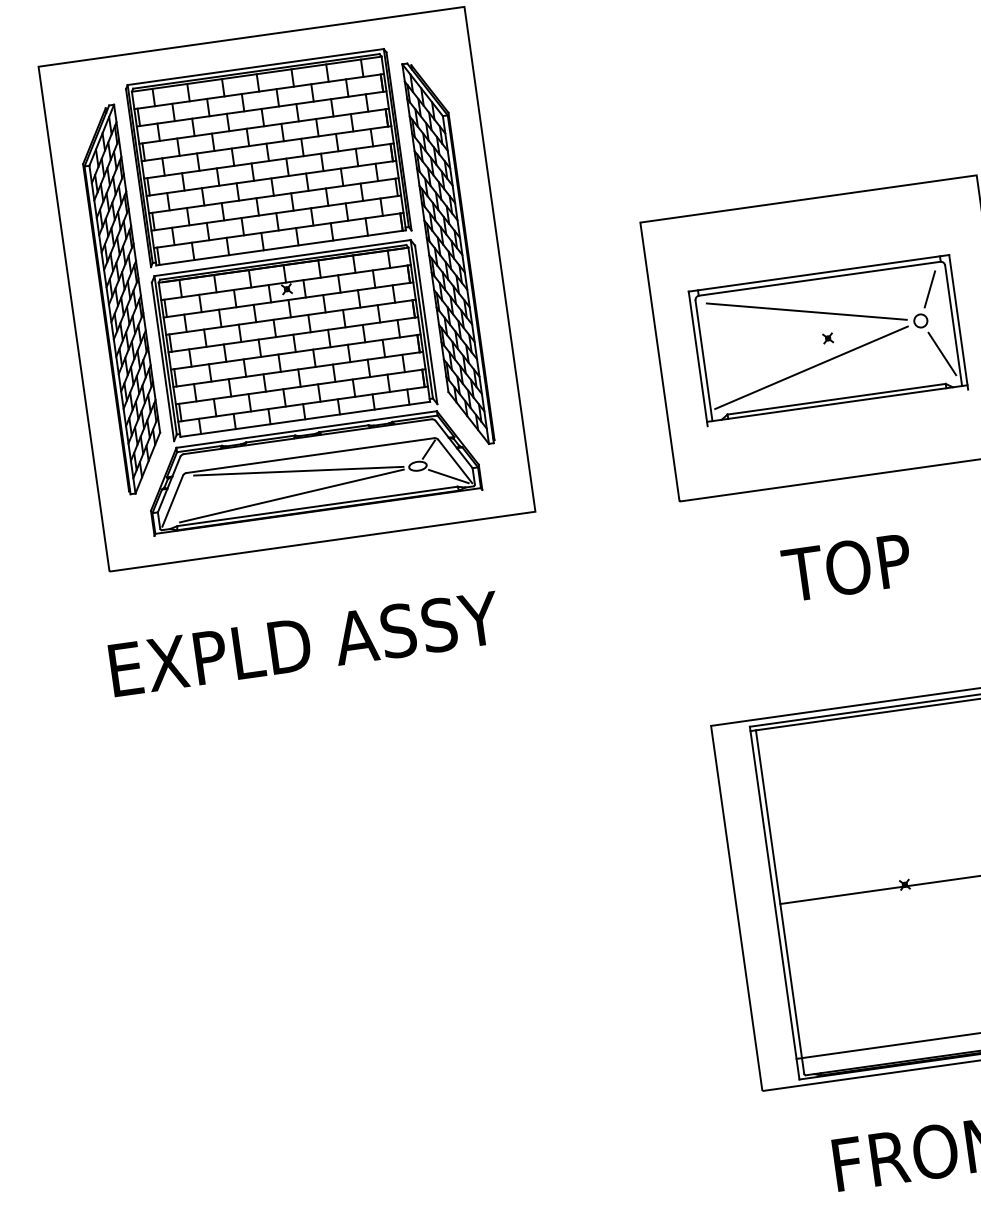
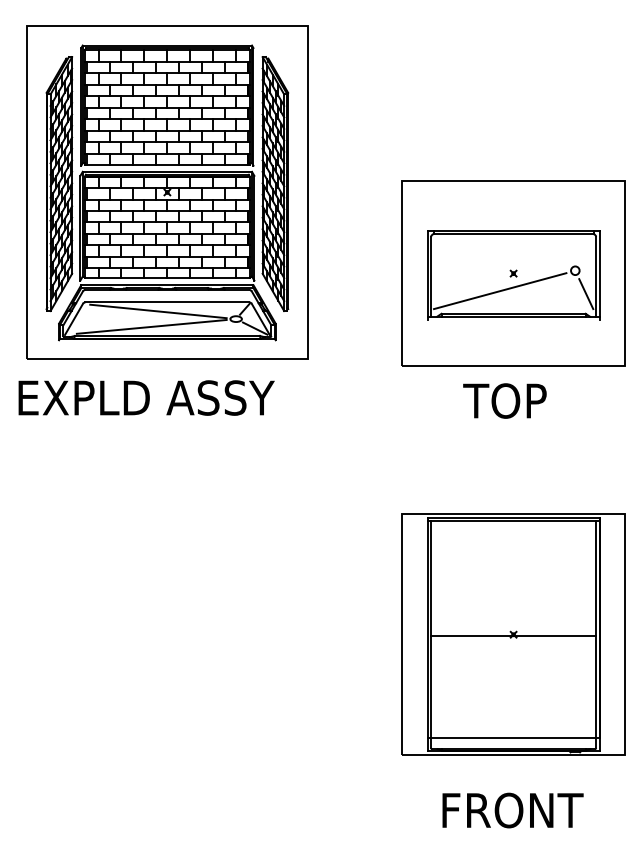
line: (930, 288) -> (584, 250), removed
line: (807, 310) -> (502, 253), removed
text: (846, 567) -> (504, 400), moved
text: (304, 643) -> (146, 397), moved

